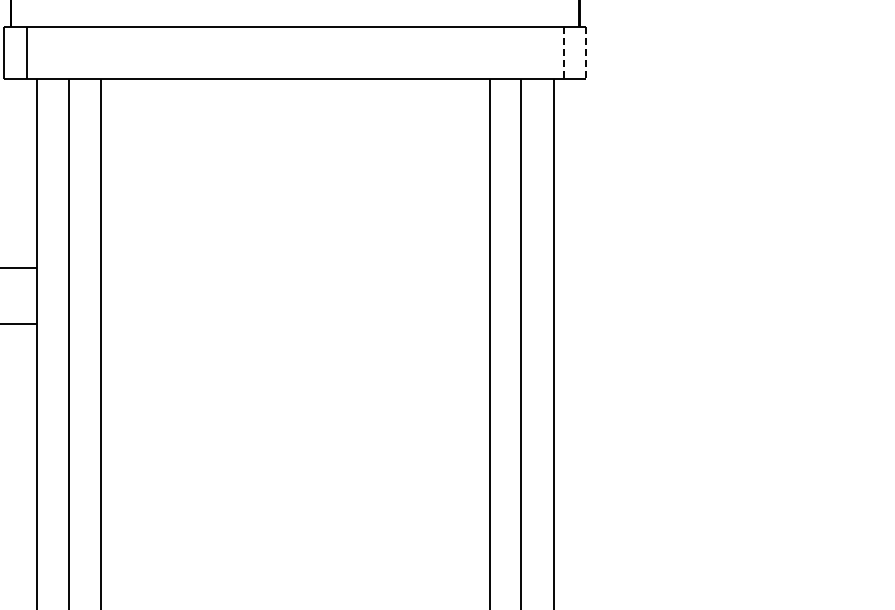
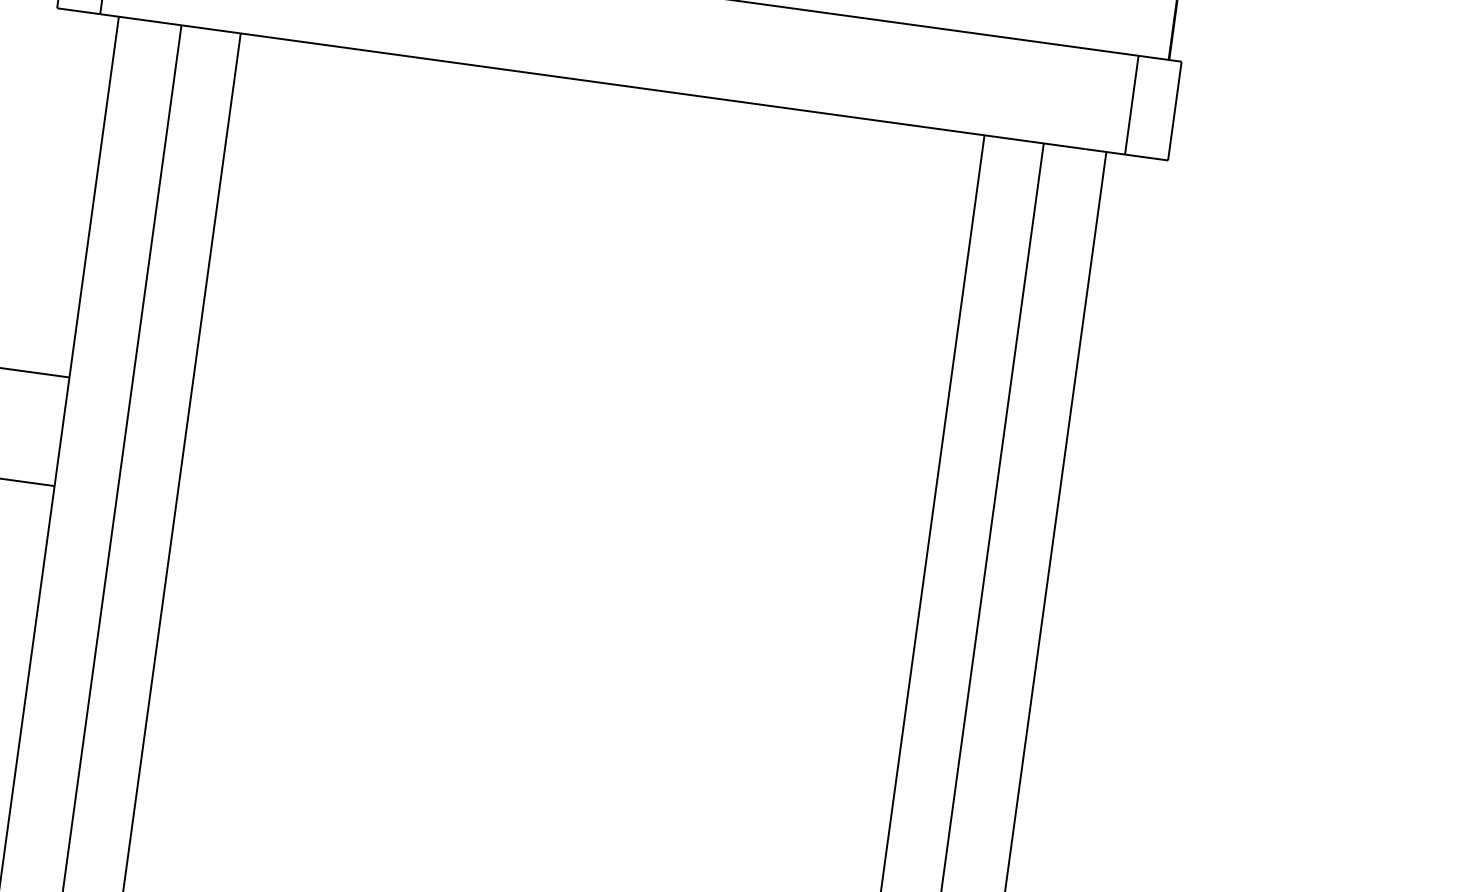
line: (563, 52) -> (1131, 104), dashed -> solid
line: (586, 52) -> (1175, 110), dashed -> solid

